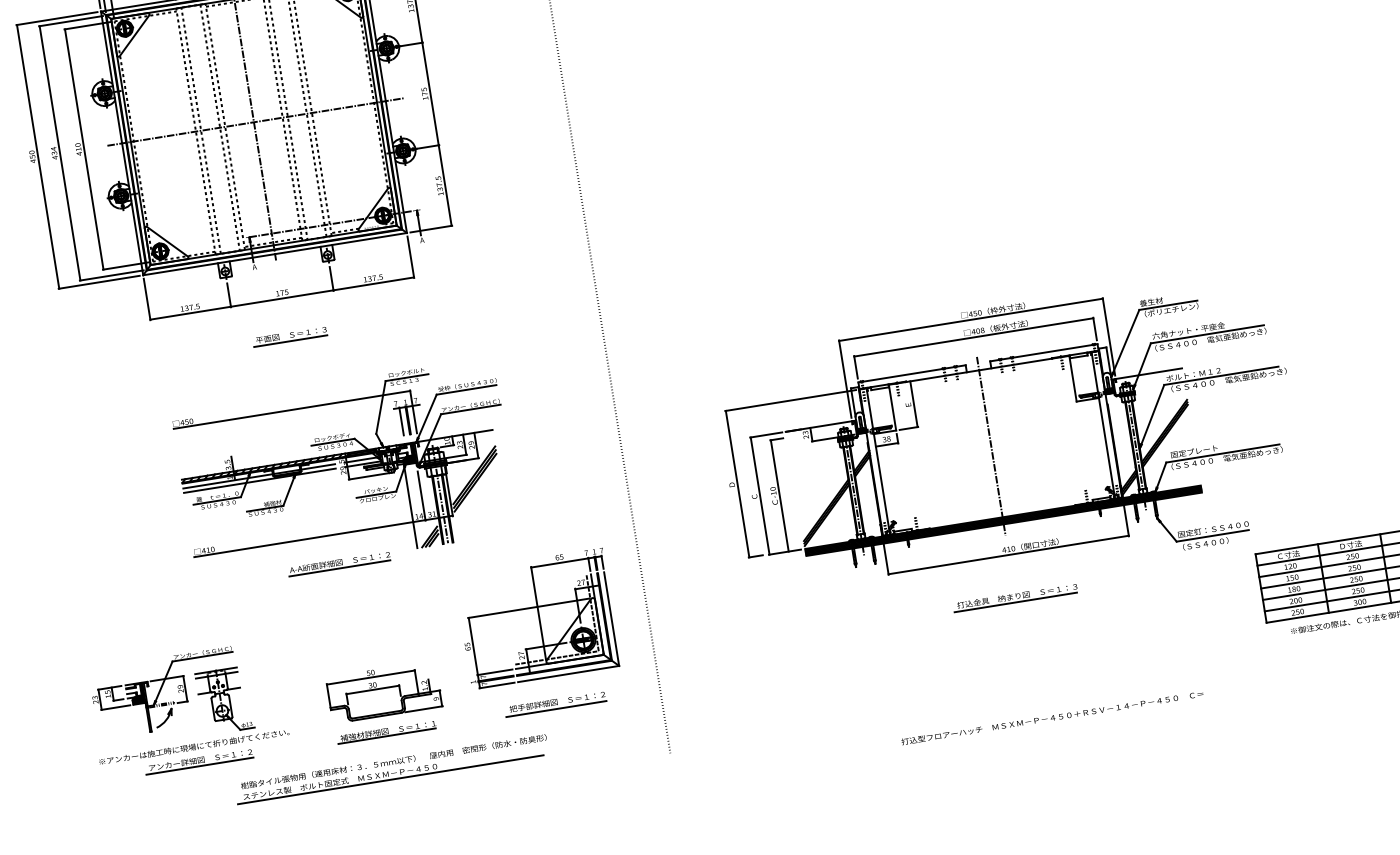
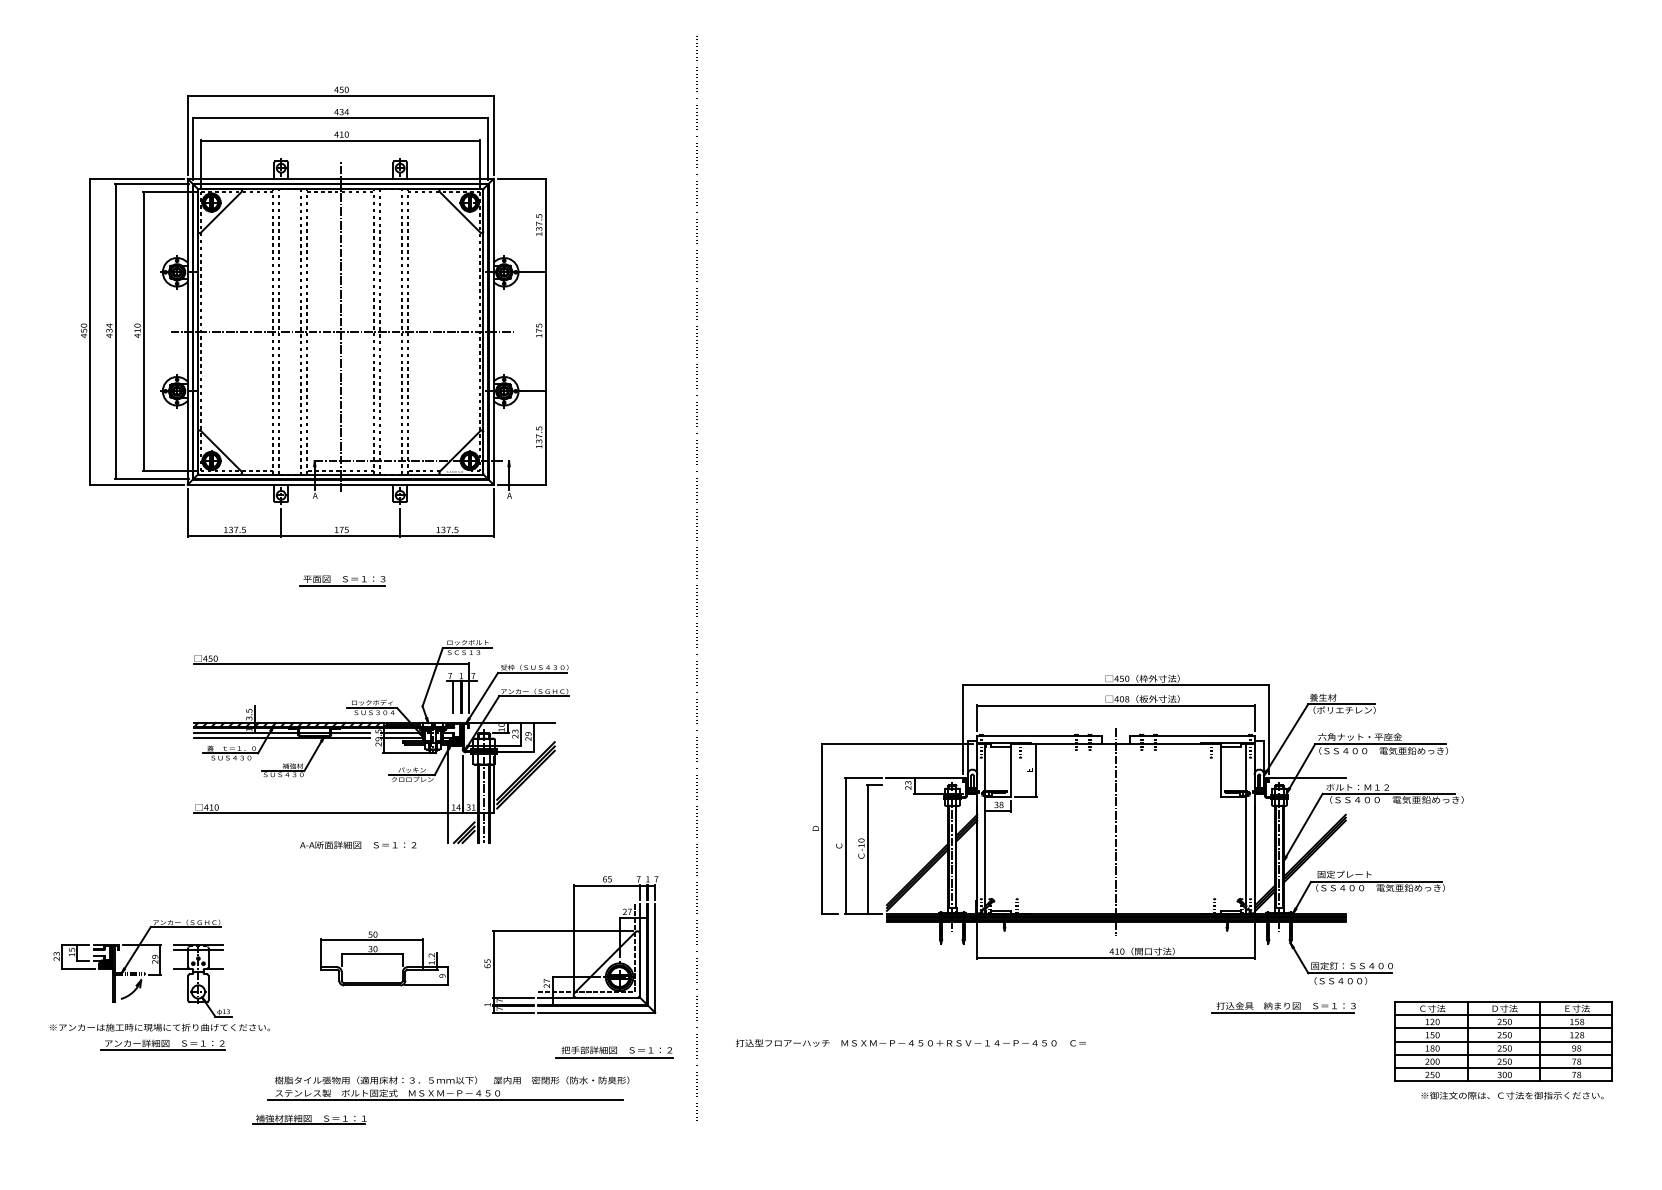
line: (339, 568) -> (356, 851), removed
part: (1015, 597) -> (1283, 1007), moved
part: (383, 691) -> (384, 958), moved
part: (555, 704) -> (614, 1052), moved
text: (1052, 717) -> (910, 1042), moved
part: (386, 732) -> (309, 1119), moved
part: (391, 769) -> (448, 1088), moved

